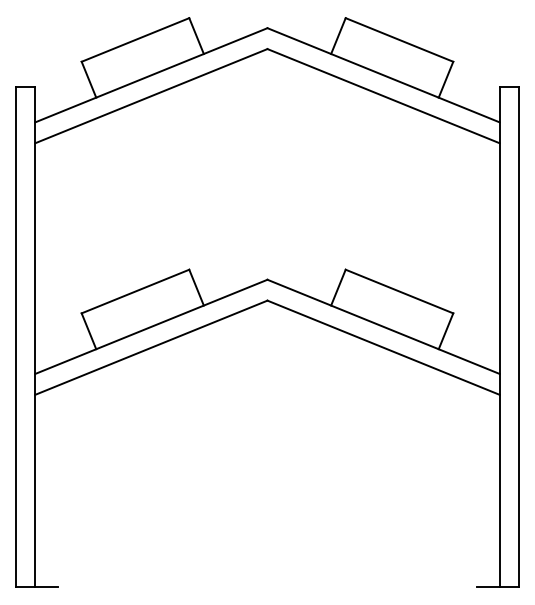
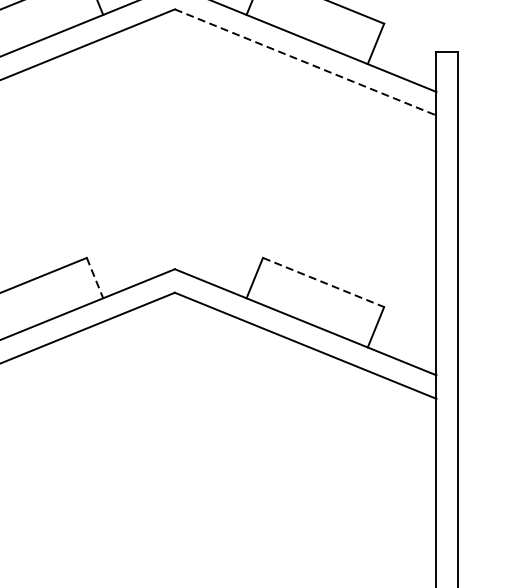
line: (384, 96) -> (306, 62), solid -> dashed
line: (196, 288) -> (94, 279), solid -> dashed
line: (399, 291) -> (323, 282), solid -> dashed

